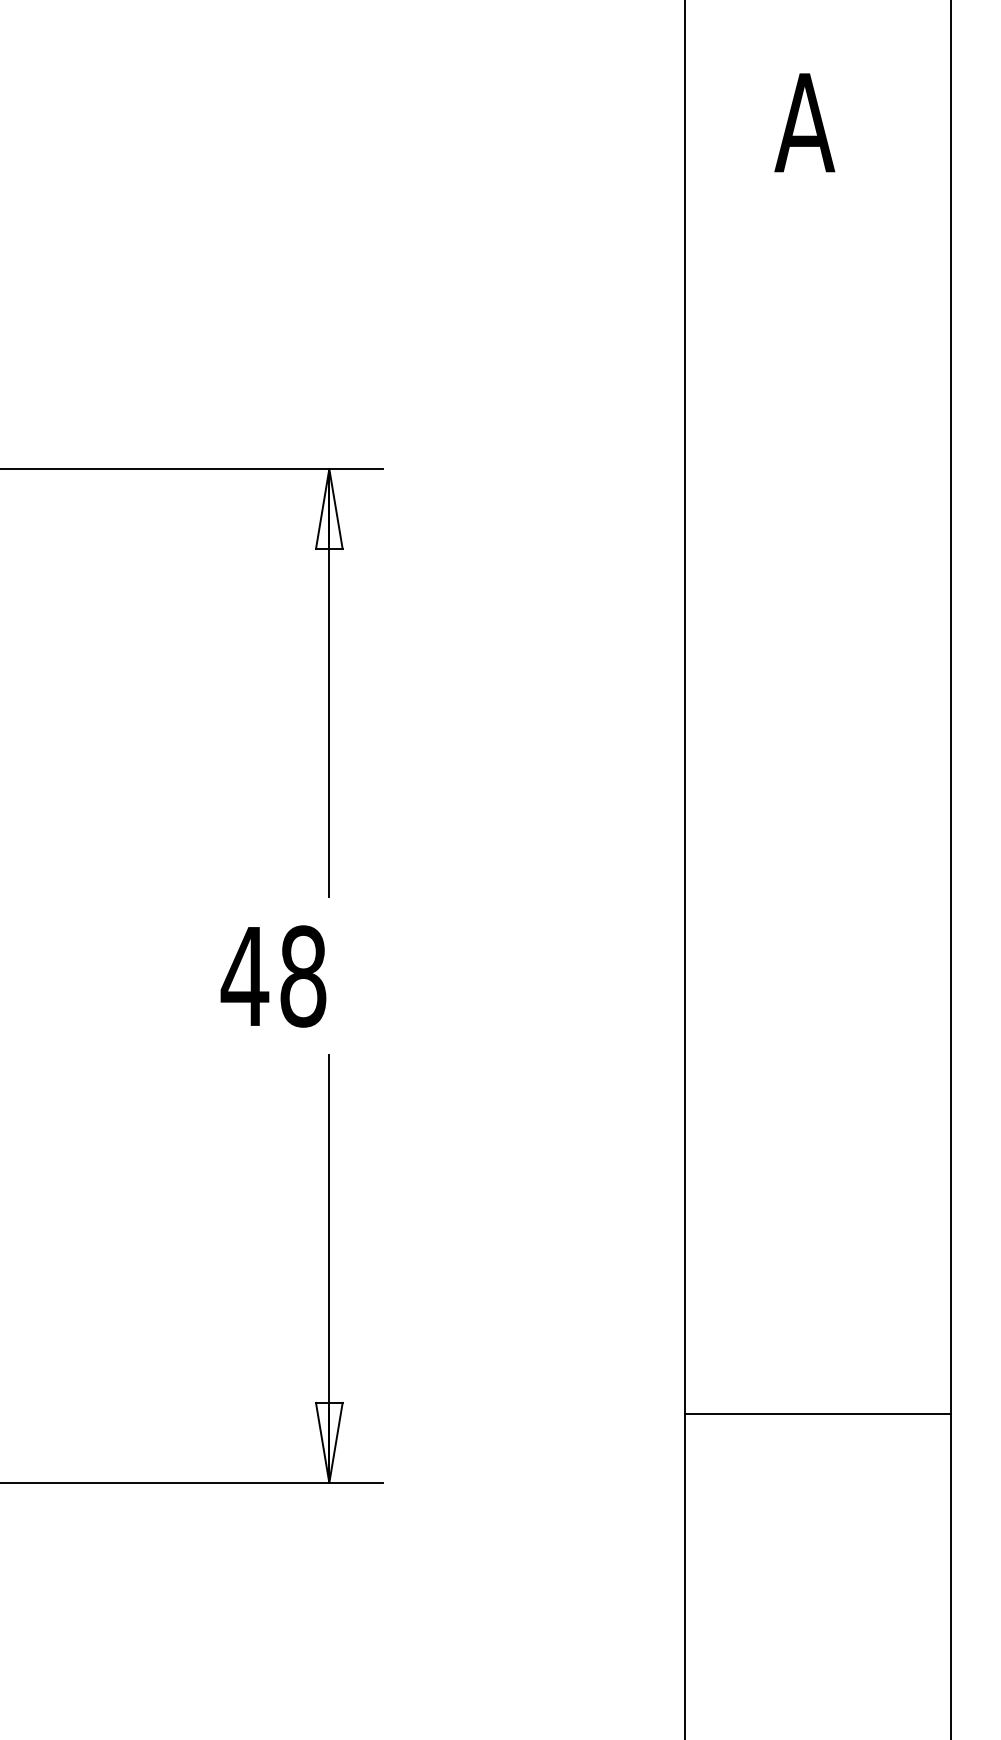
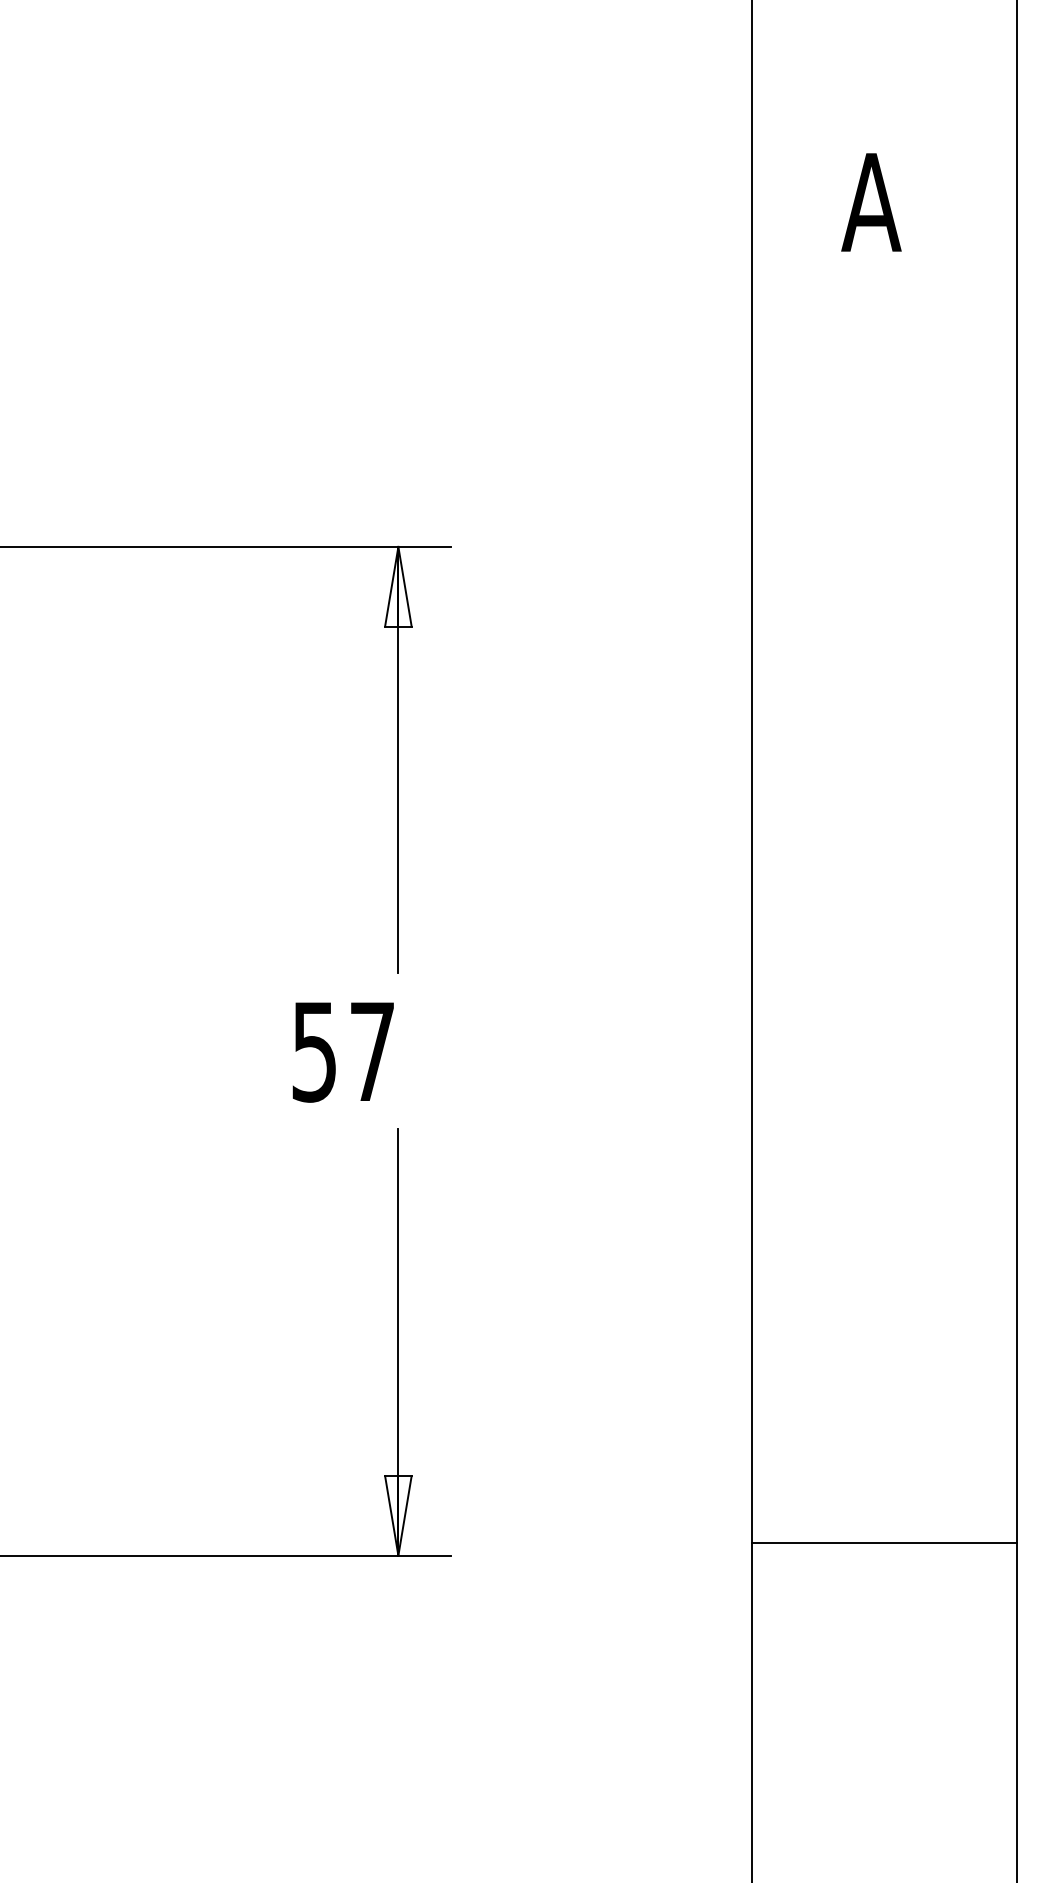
text: (273, 976) -> (342, 1051), 48 -> 57
line: (817, 1413) -> (884, 1542), moved

